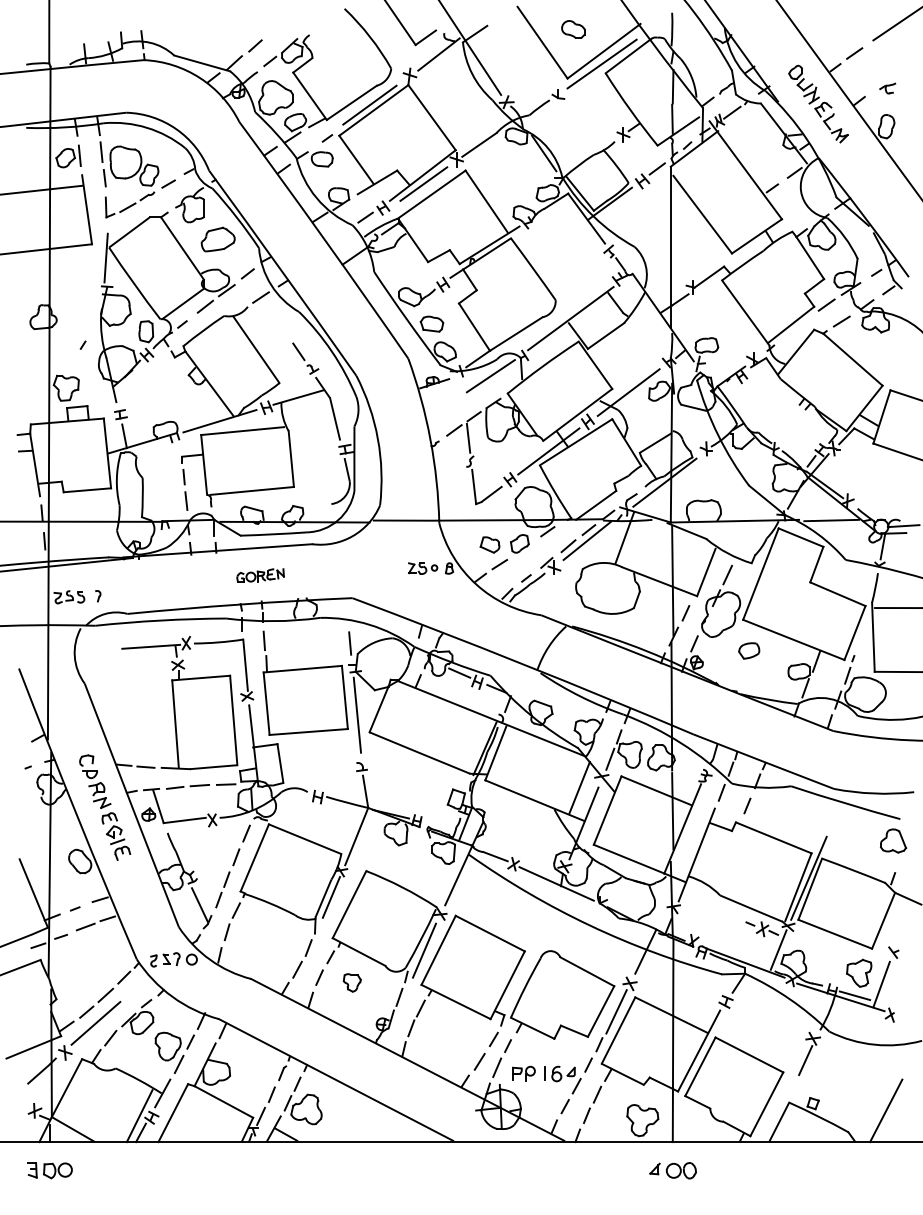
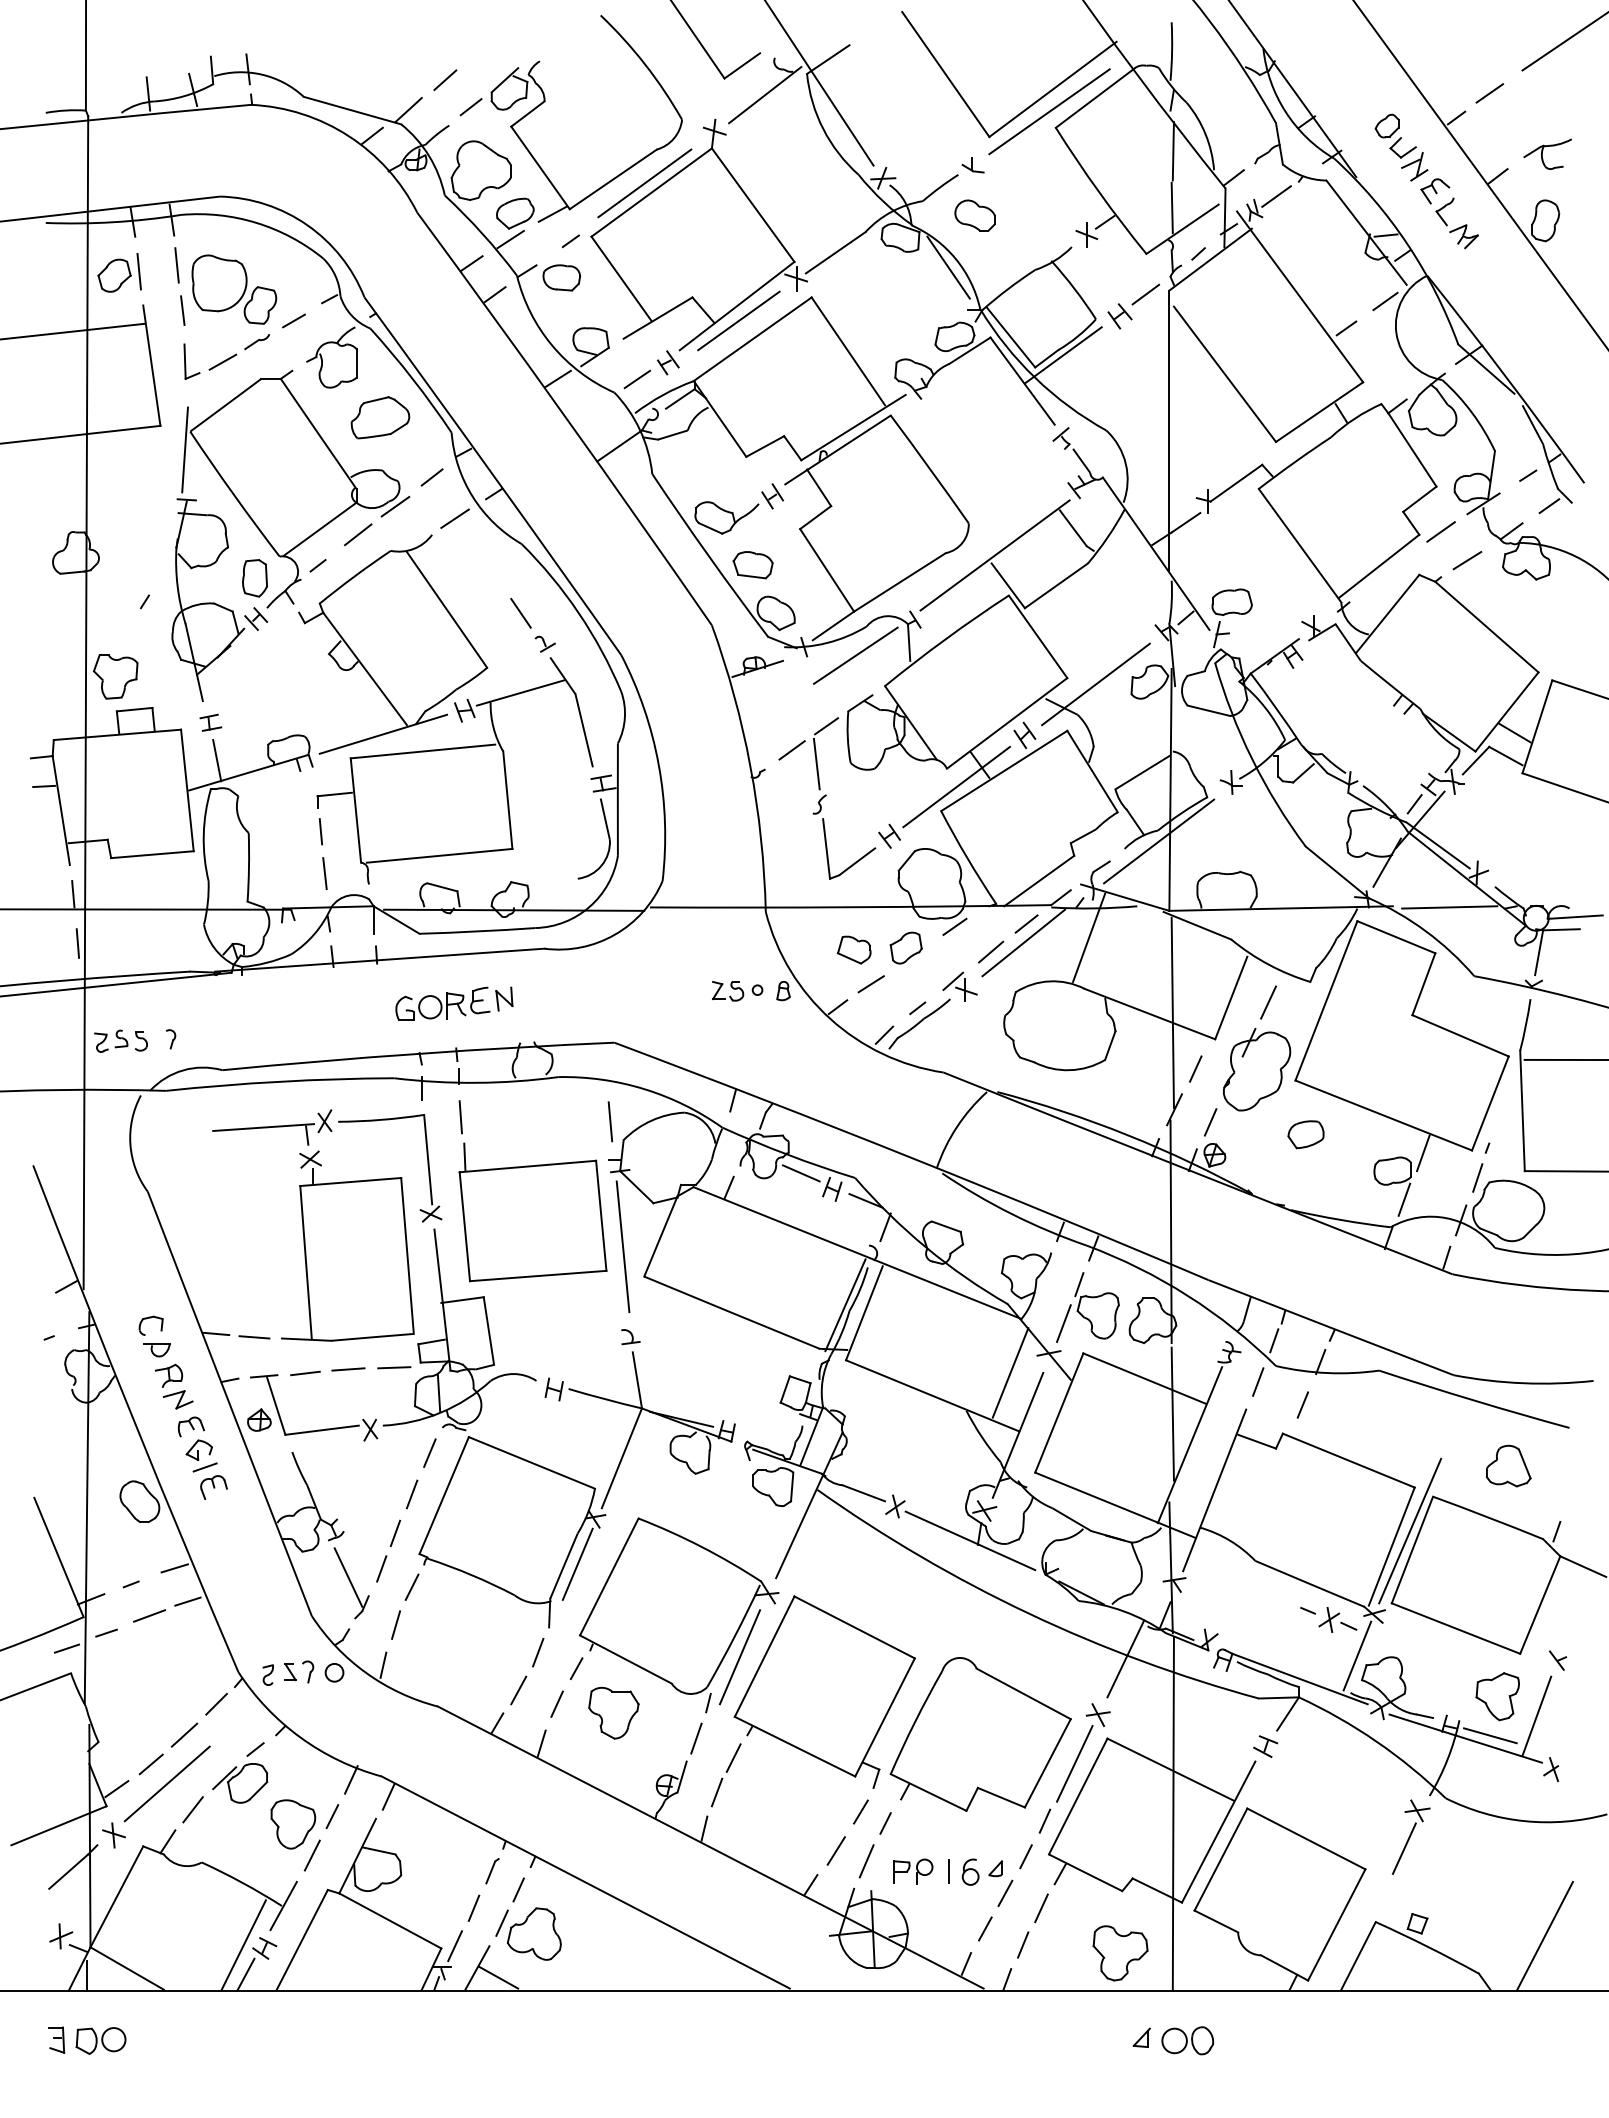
part: (573, 29) -> (975, 215), moved
part: (887, 88) -> (1547, 154), size x1.67
part: (260, 575) -> (454, 1003), size x1.43
part: (893, 840) -> (1508, 1465), moved
part: (352, 982) -> (614, 1712), size x1.67

